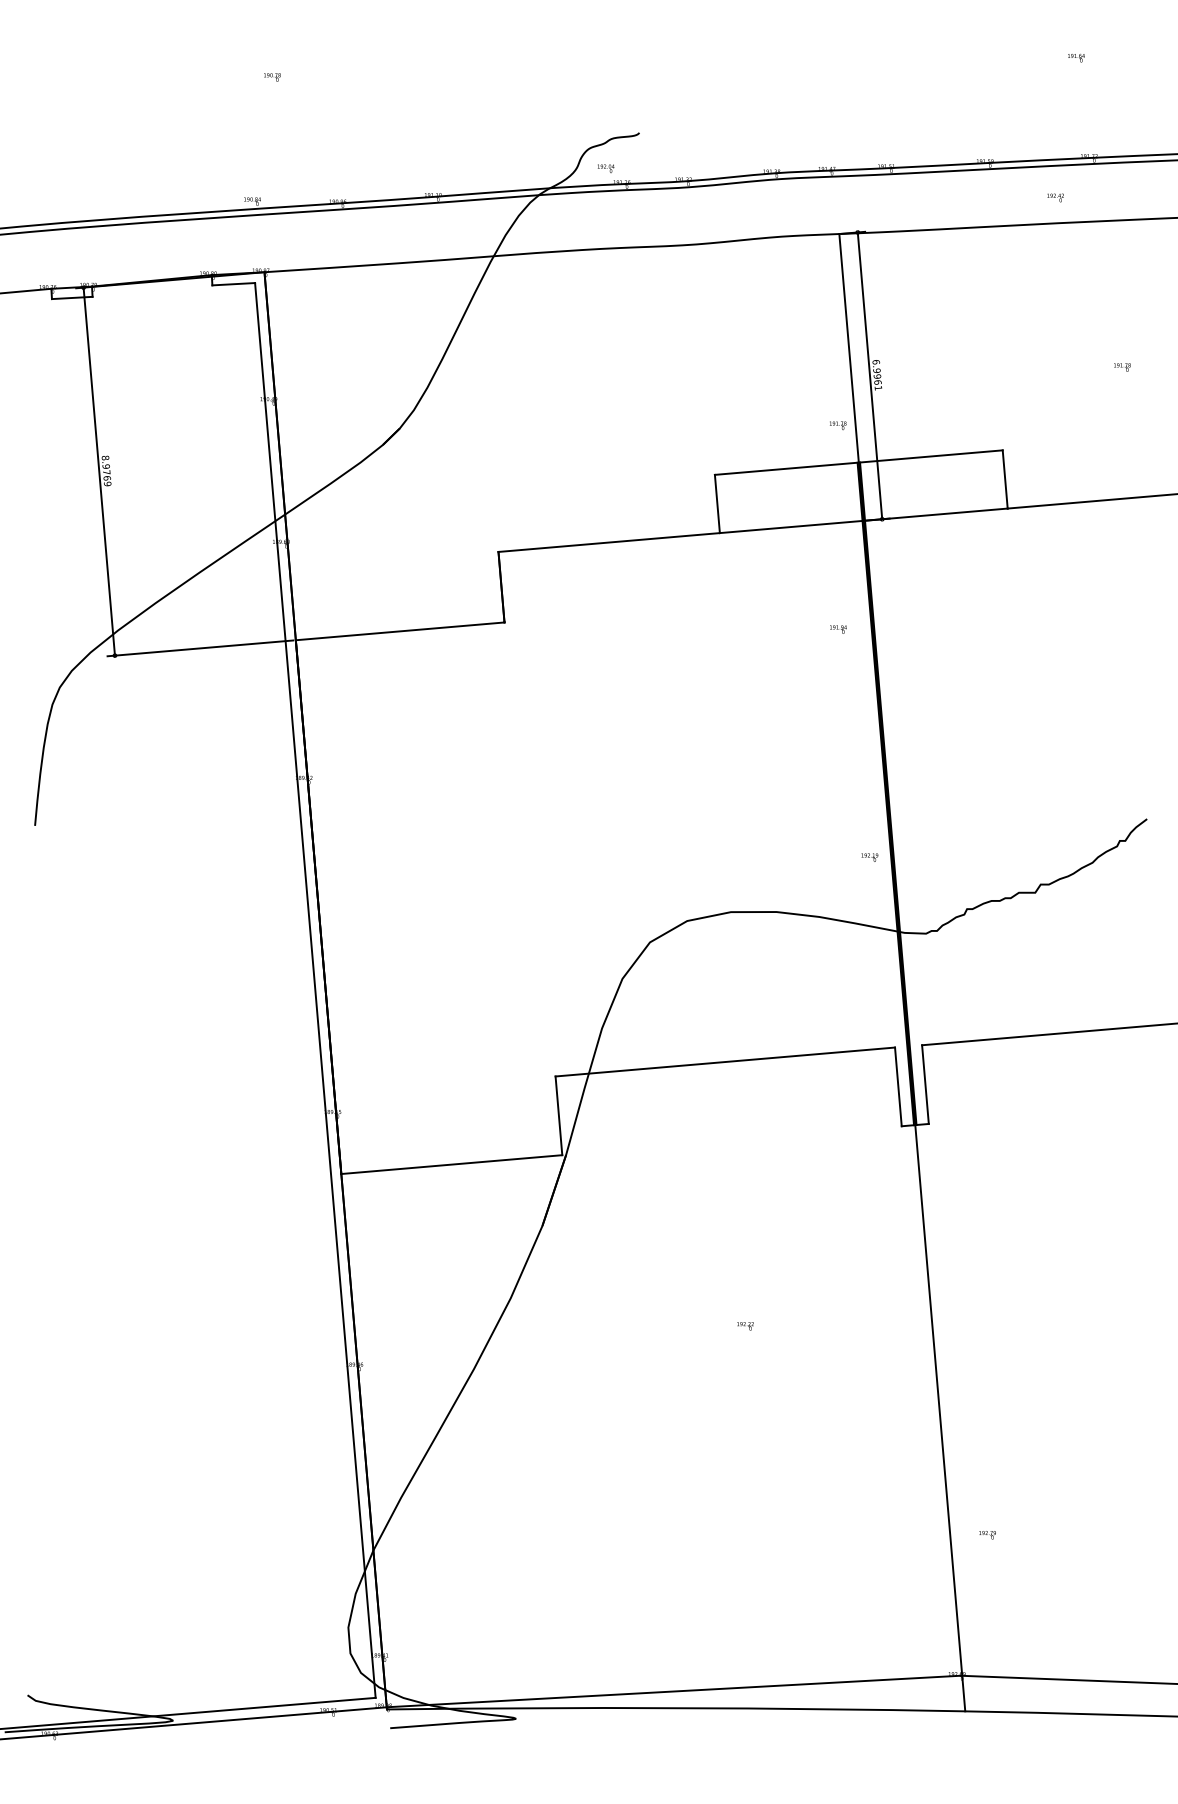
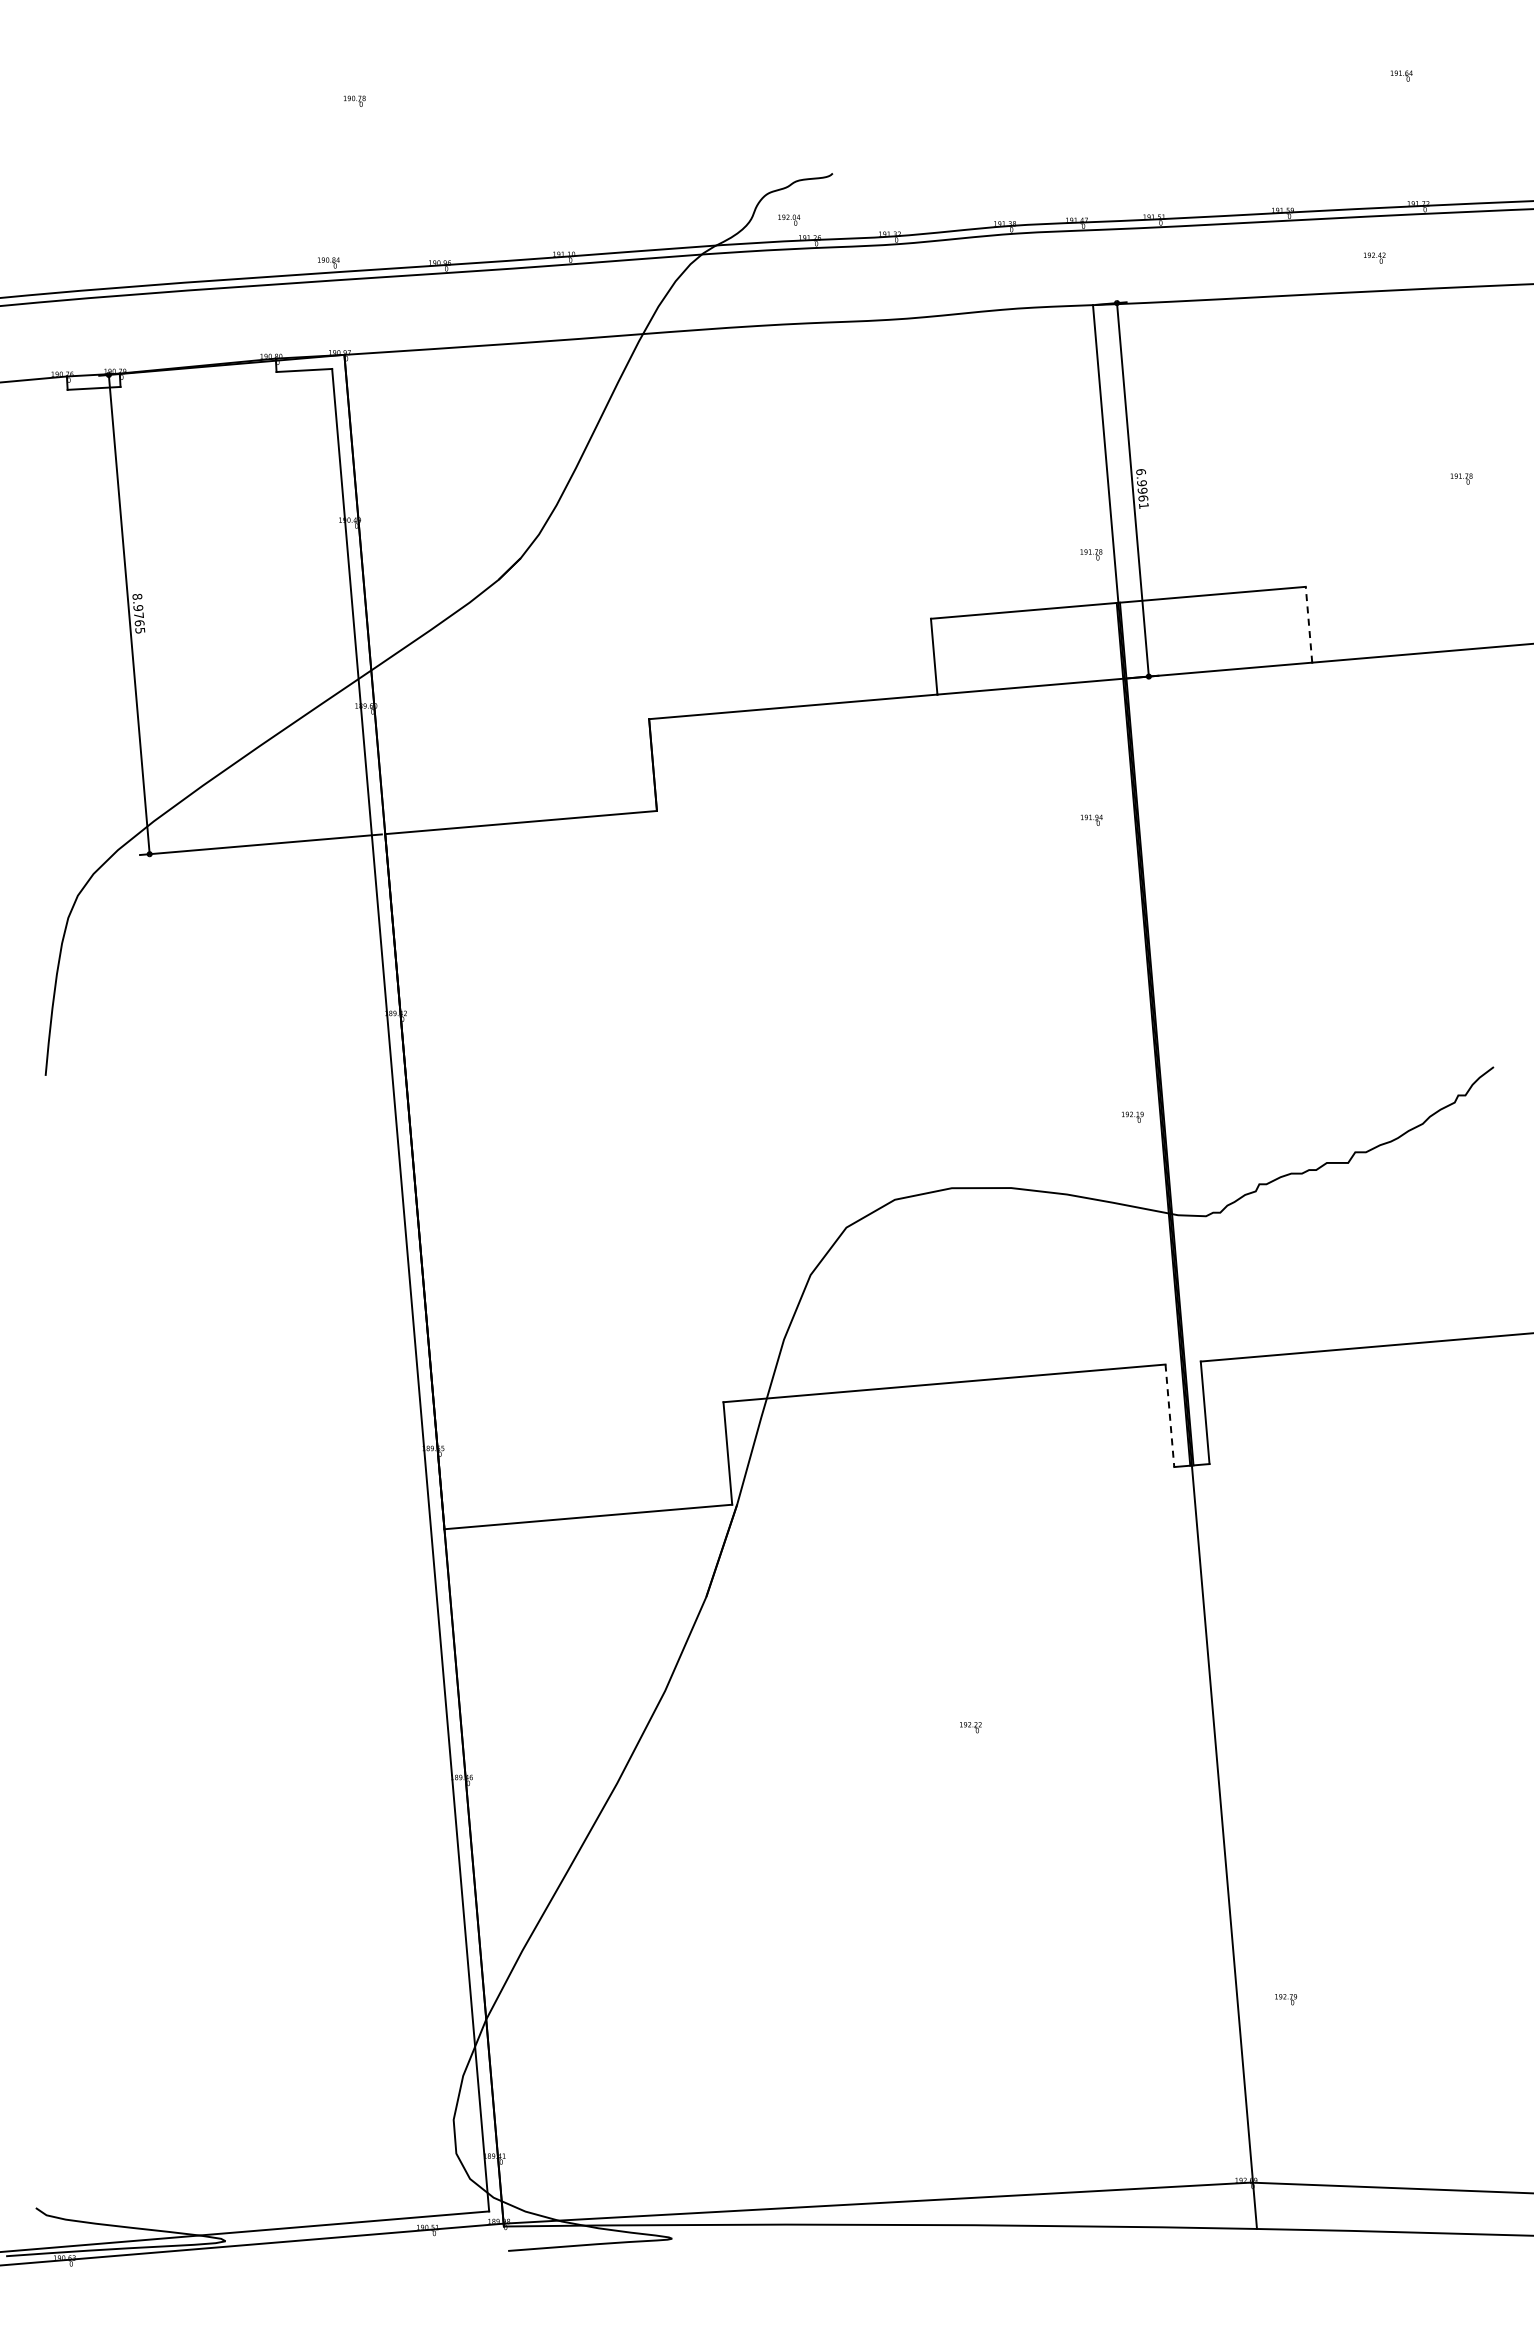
line: (1004, 479) -> (1308, 624), solid -> dashed
text: (107, 483) -> (140, 630), 8.9769 -> 8.9765
line: (898, 1087) -> (1169, 1416), solid -> dashed

